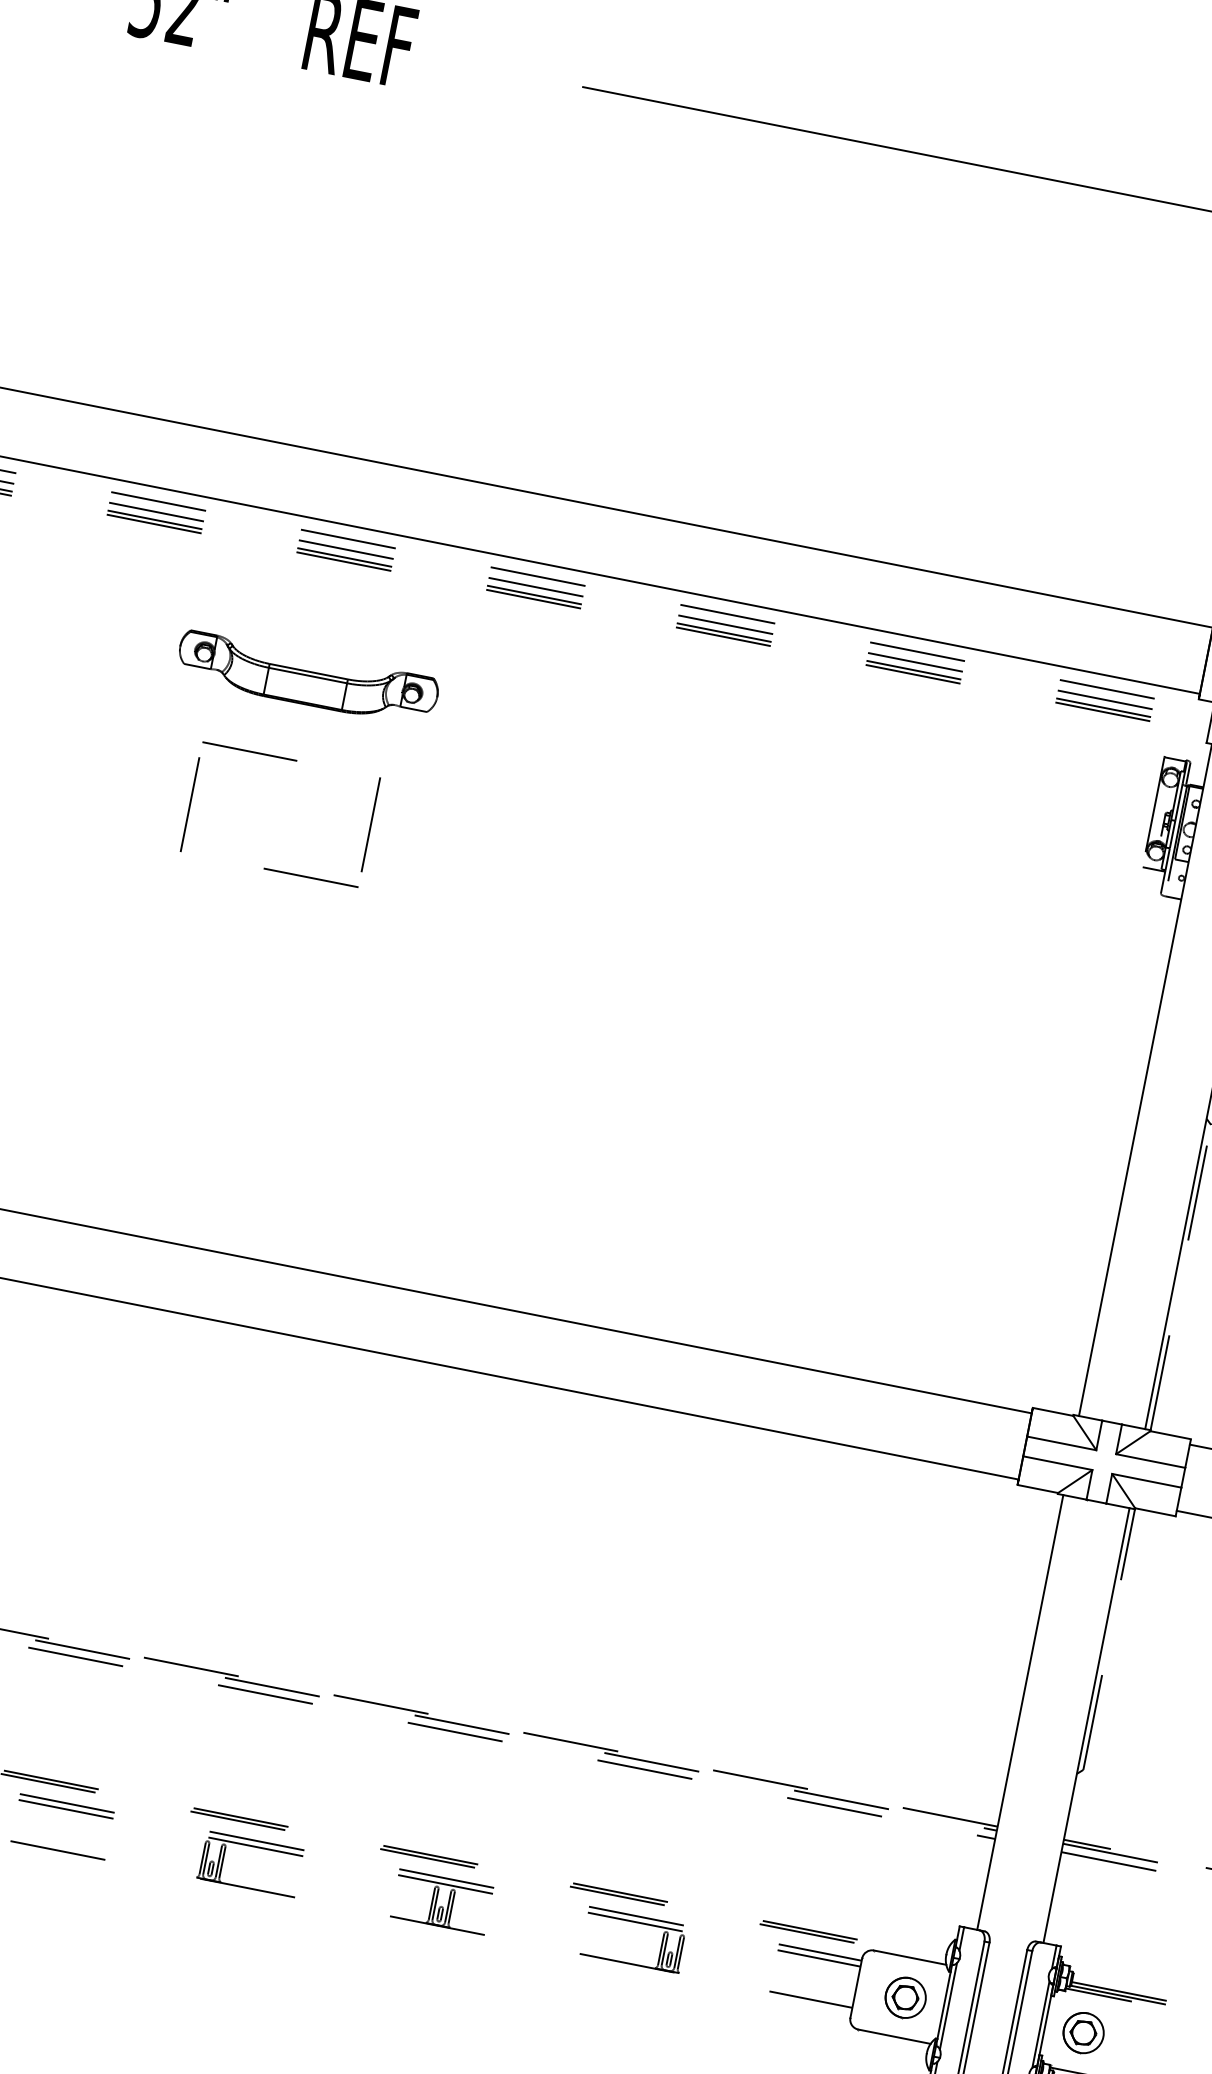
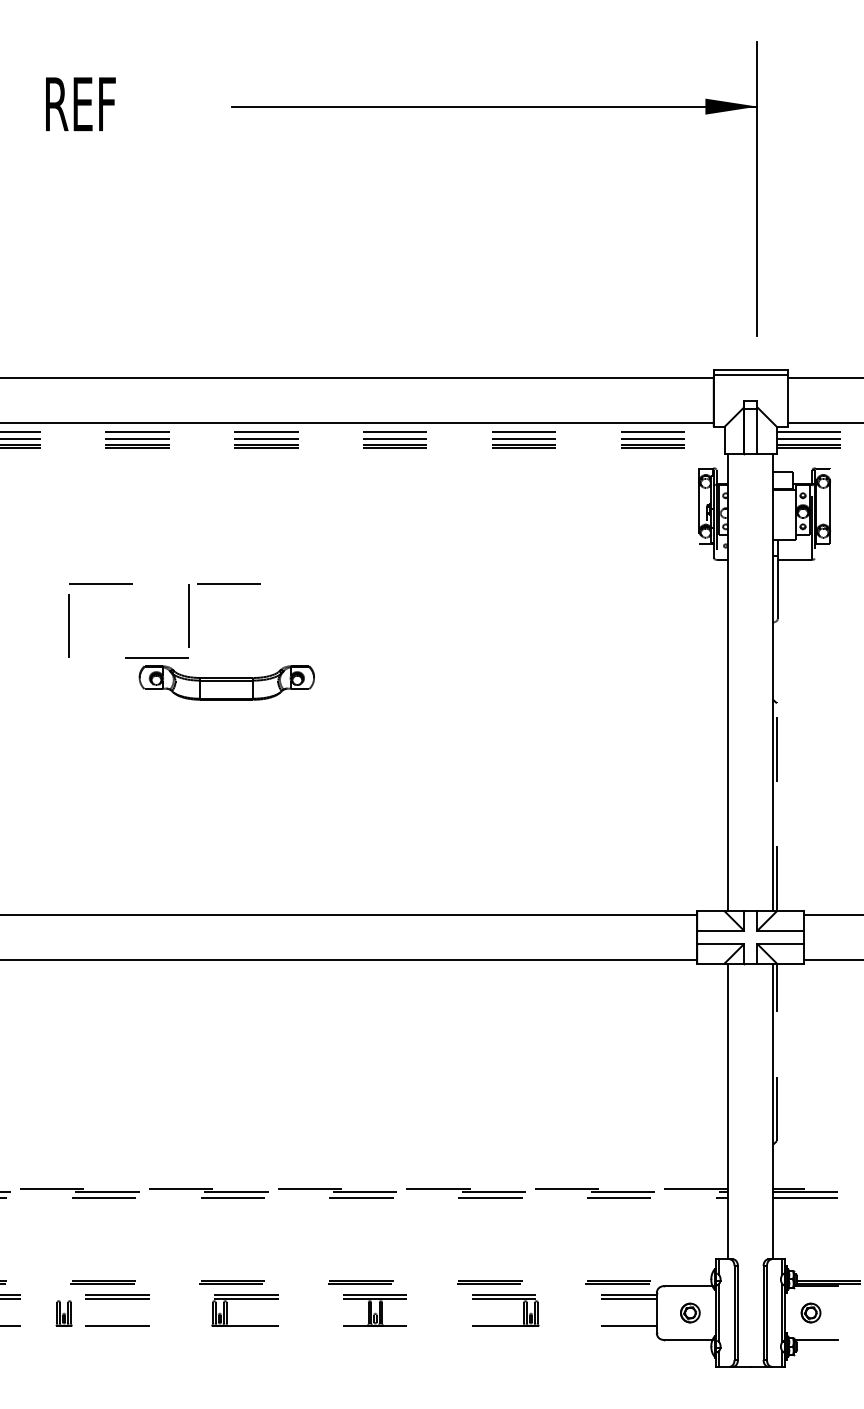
part: (306, 678) -> (226, 682), moved
line: (438, 788) -> (228, 583), added
part: (906, 1997) -> (690, 1312), size x0.7
part: (1082, 2032) -> (810, 1312), size x0.7

